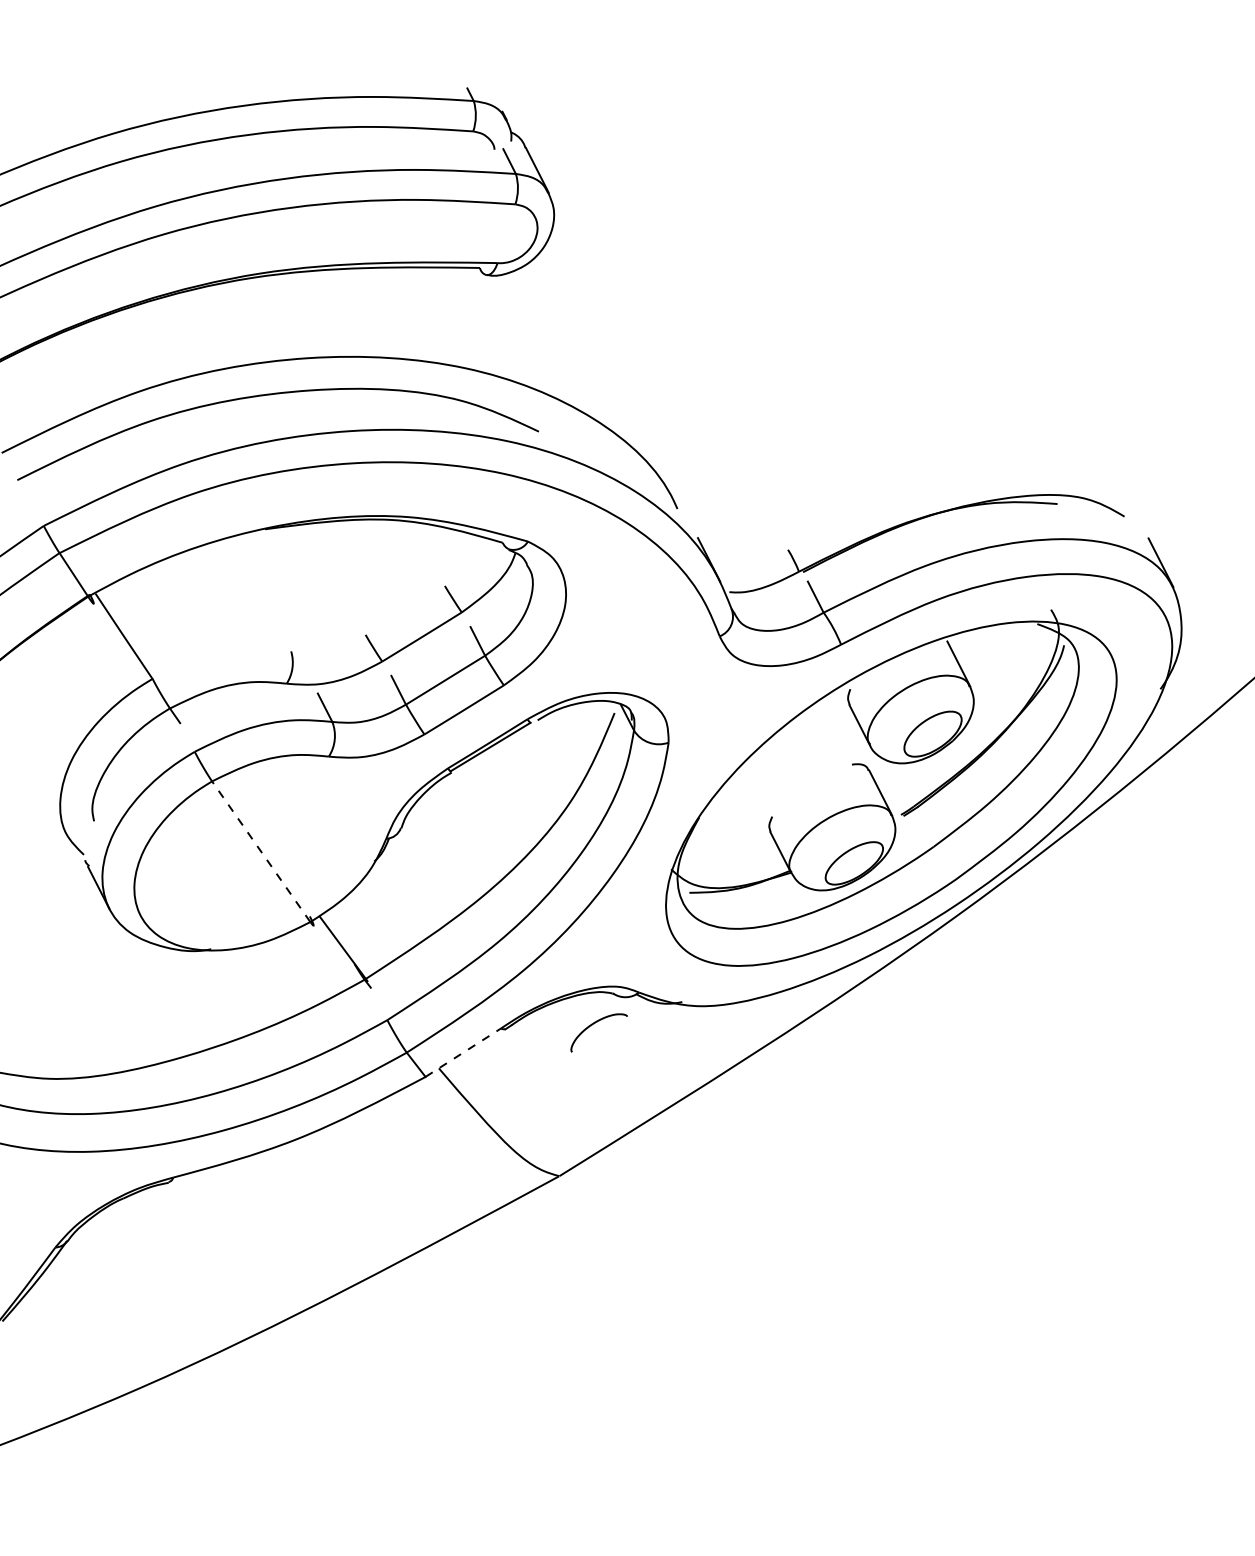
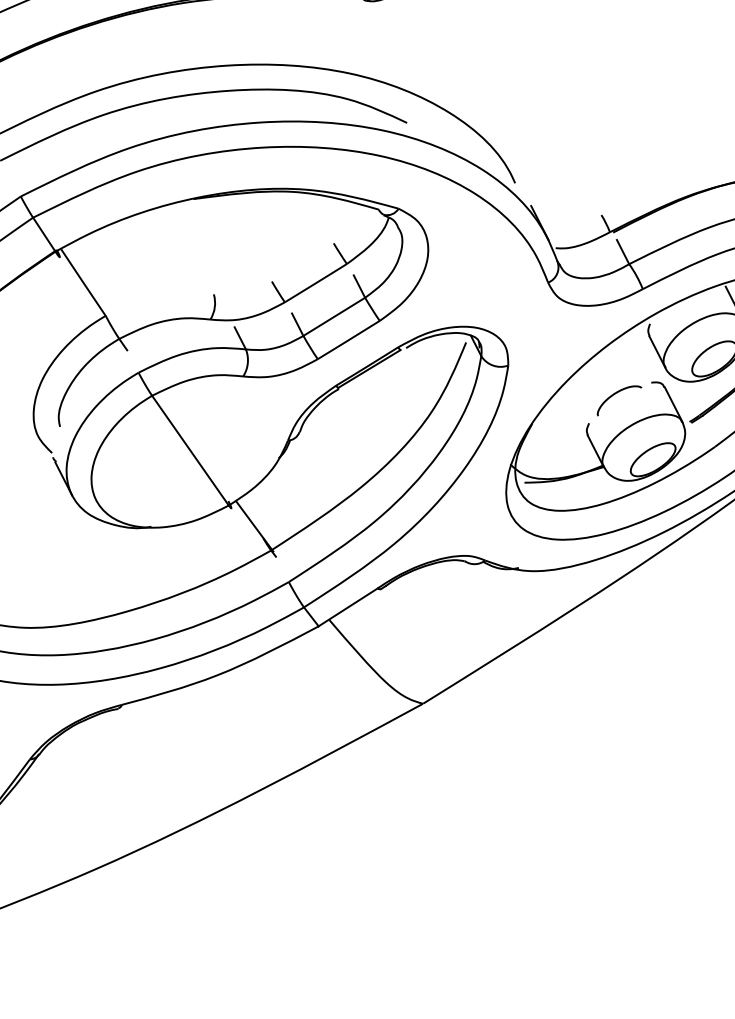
line: (261, 851) -> (190, 450), dashed -> solid
curve: (594, 1024) -> (615, 394), moved
line: (463, 1052) -> (348, 607), dashed -> solid

